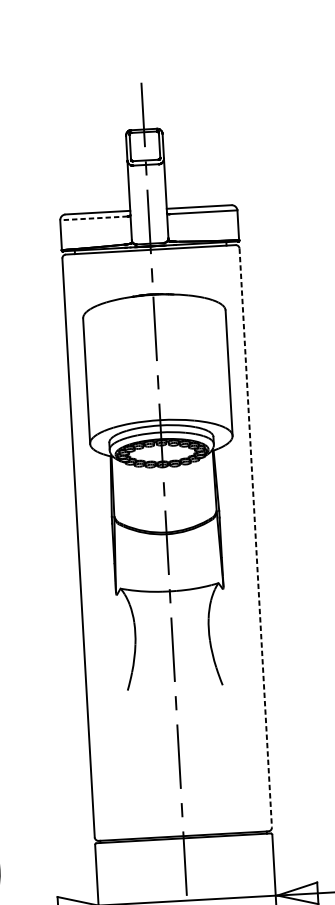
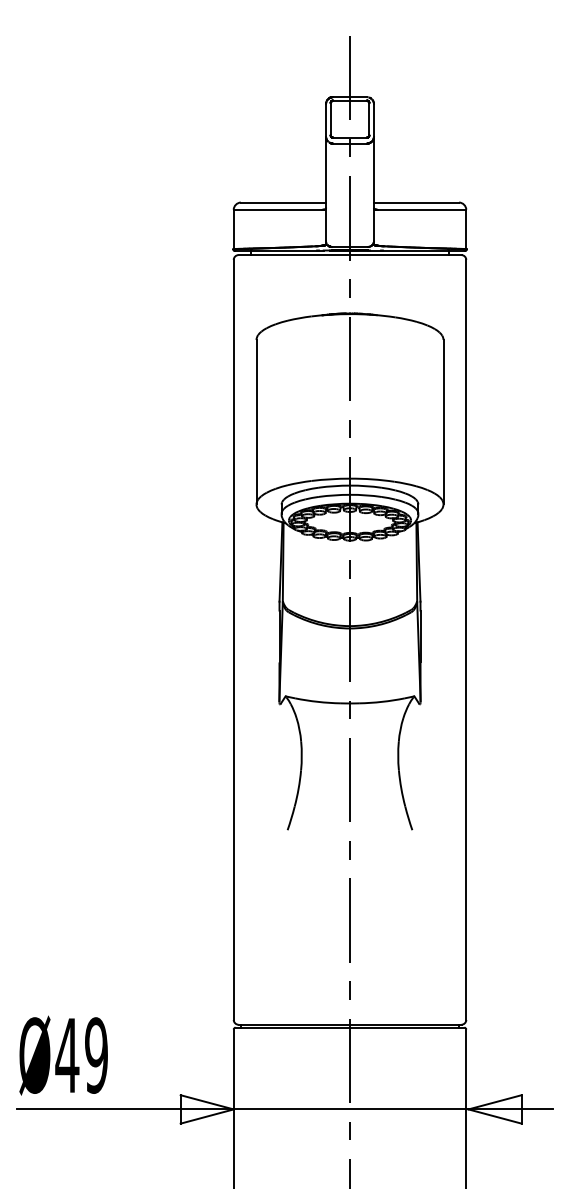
line: (93, 218) -> (277, 209), dashed -> solid
line: (255, 538) -> (466, 640), dashed -> solid

